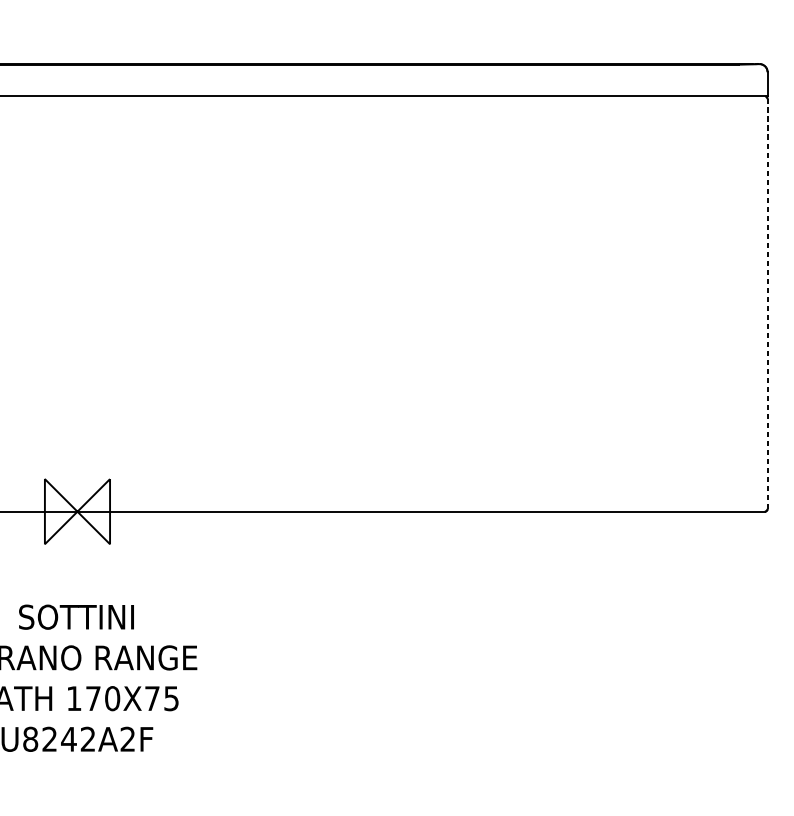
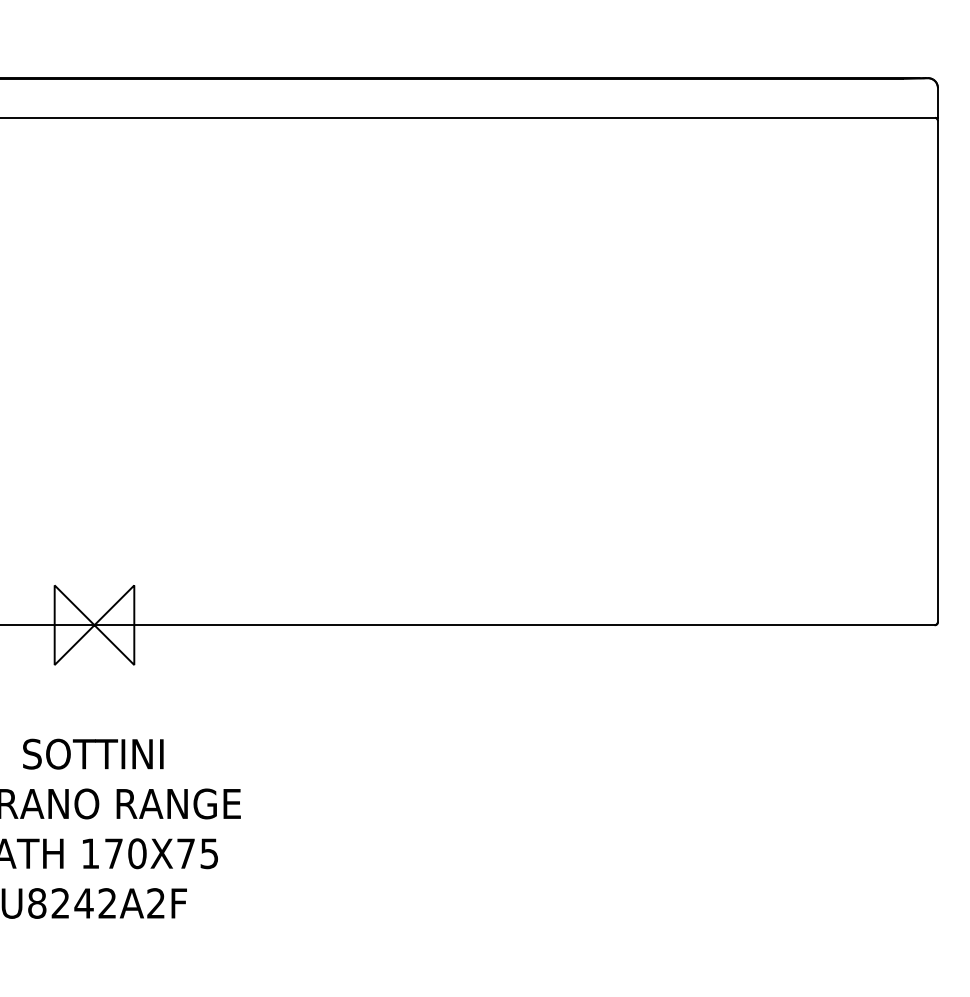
line: (767, 304) -> (937, 371), dashed -> solid

